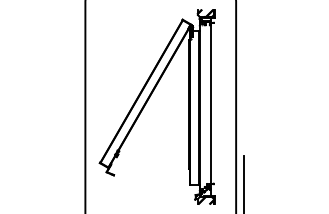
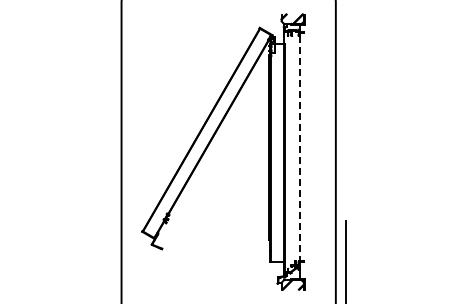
line: (210, 104) -> (299, 148), solid -> dashed

